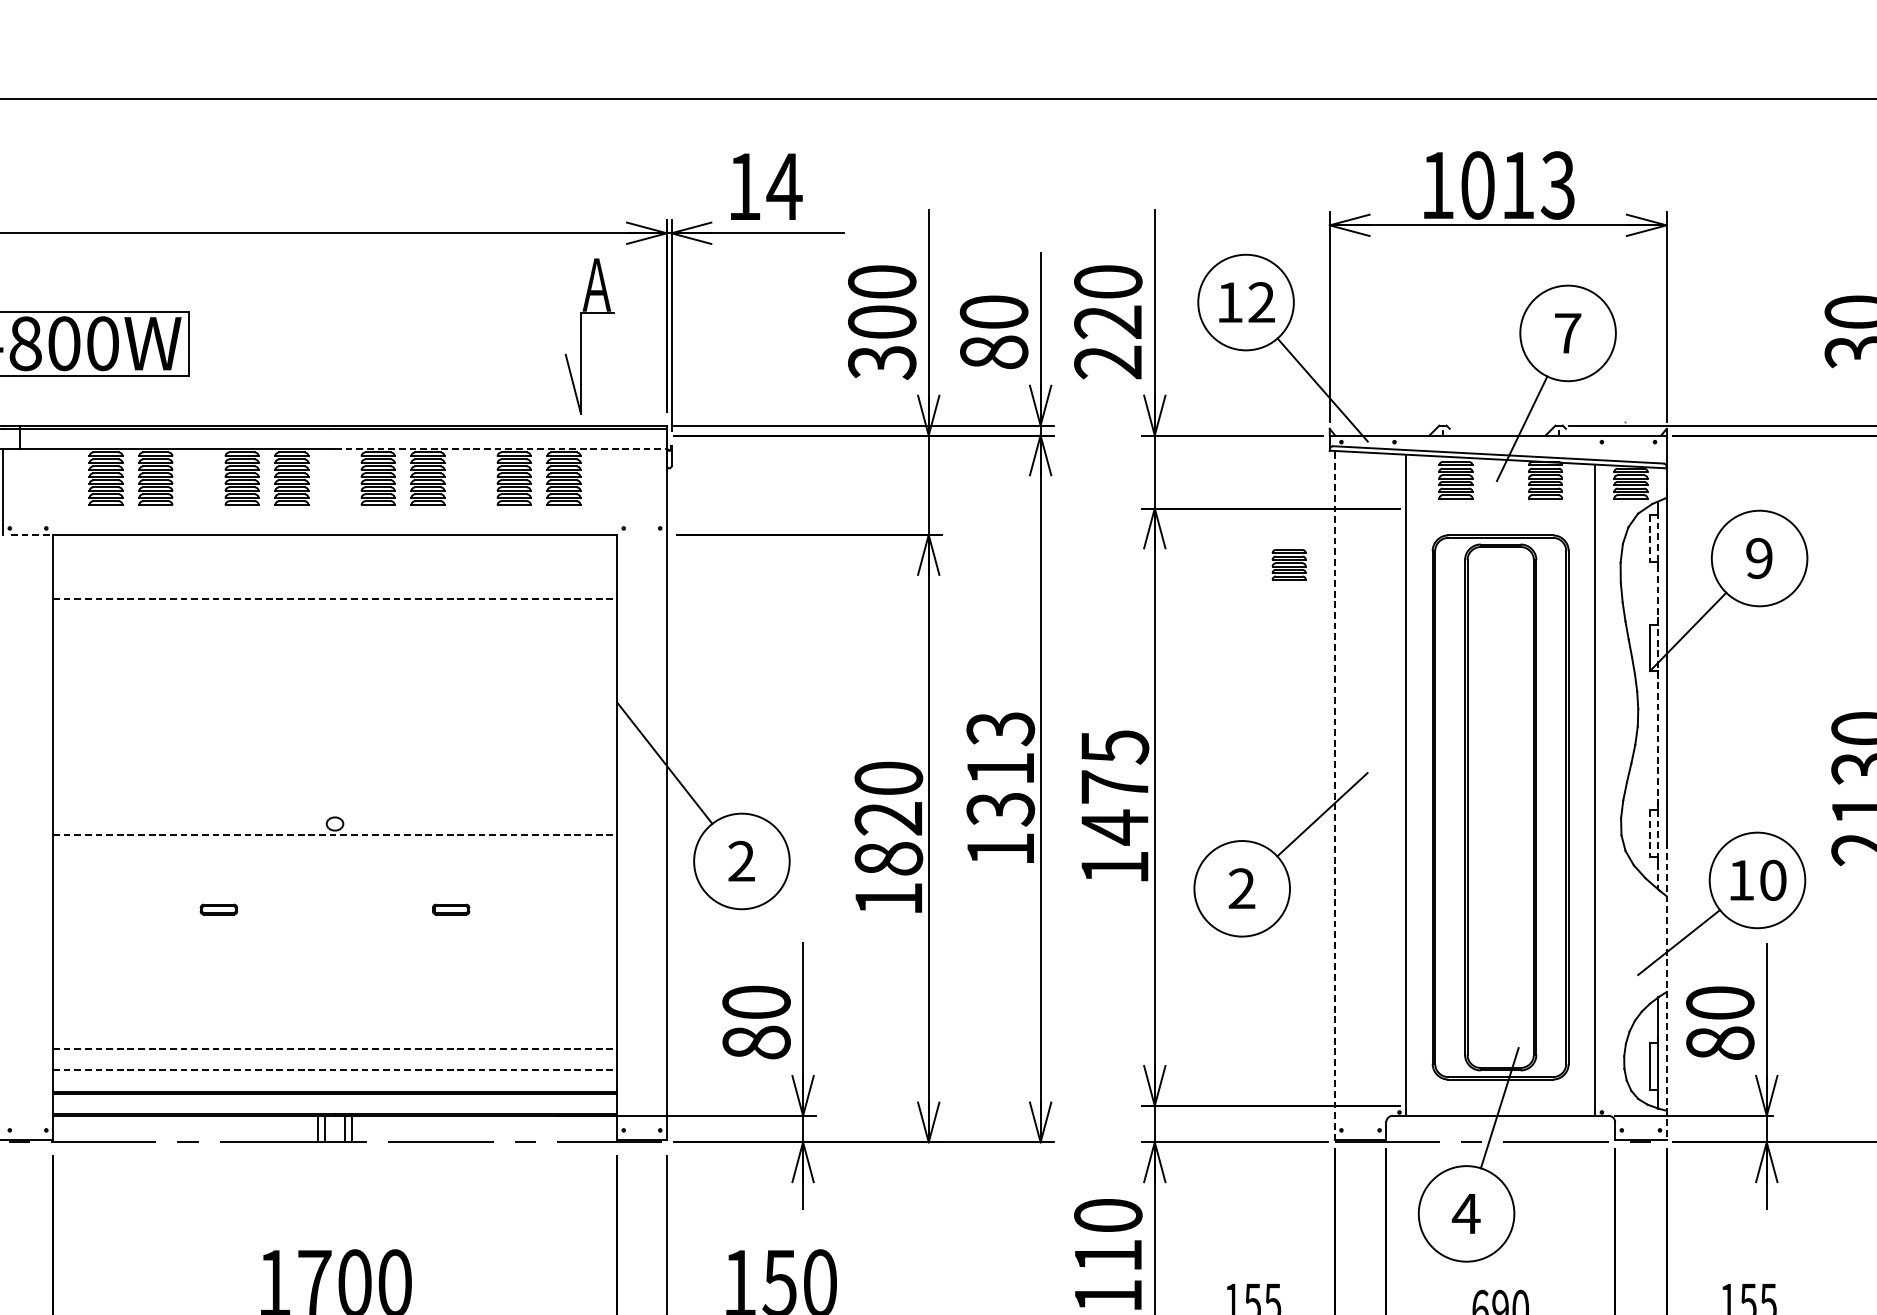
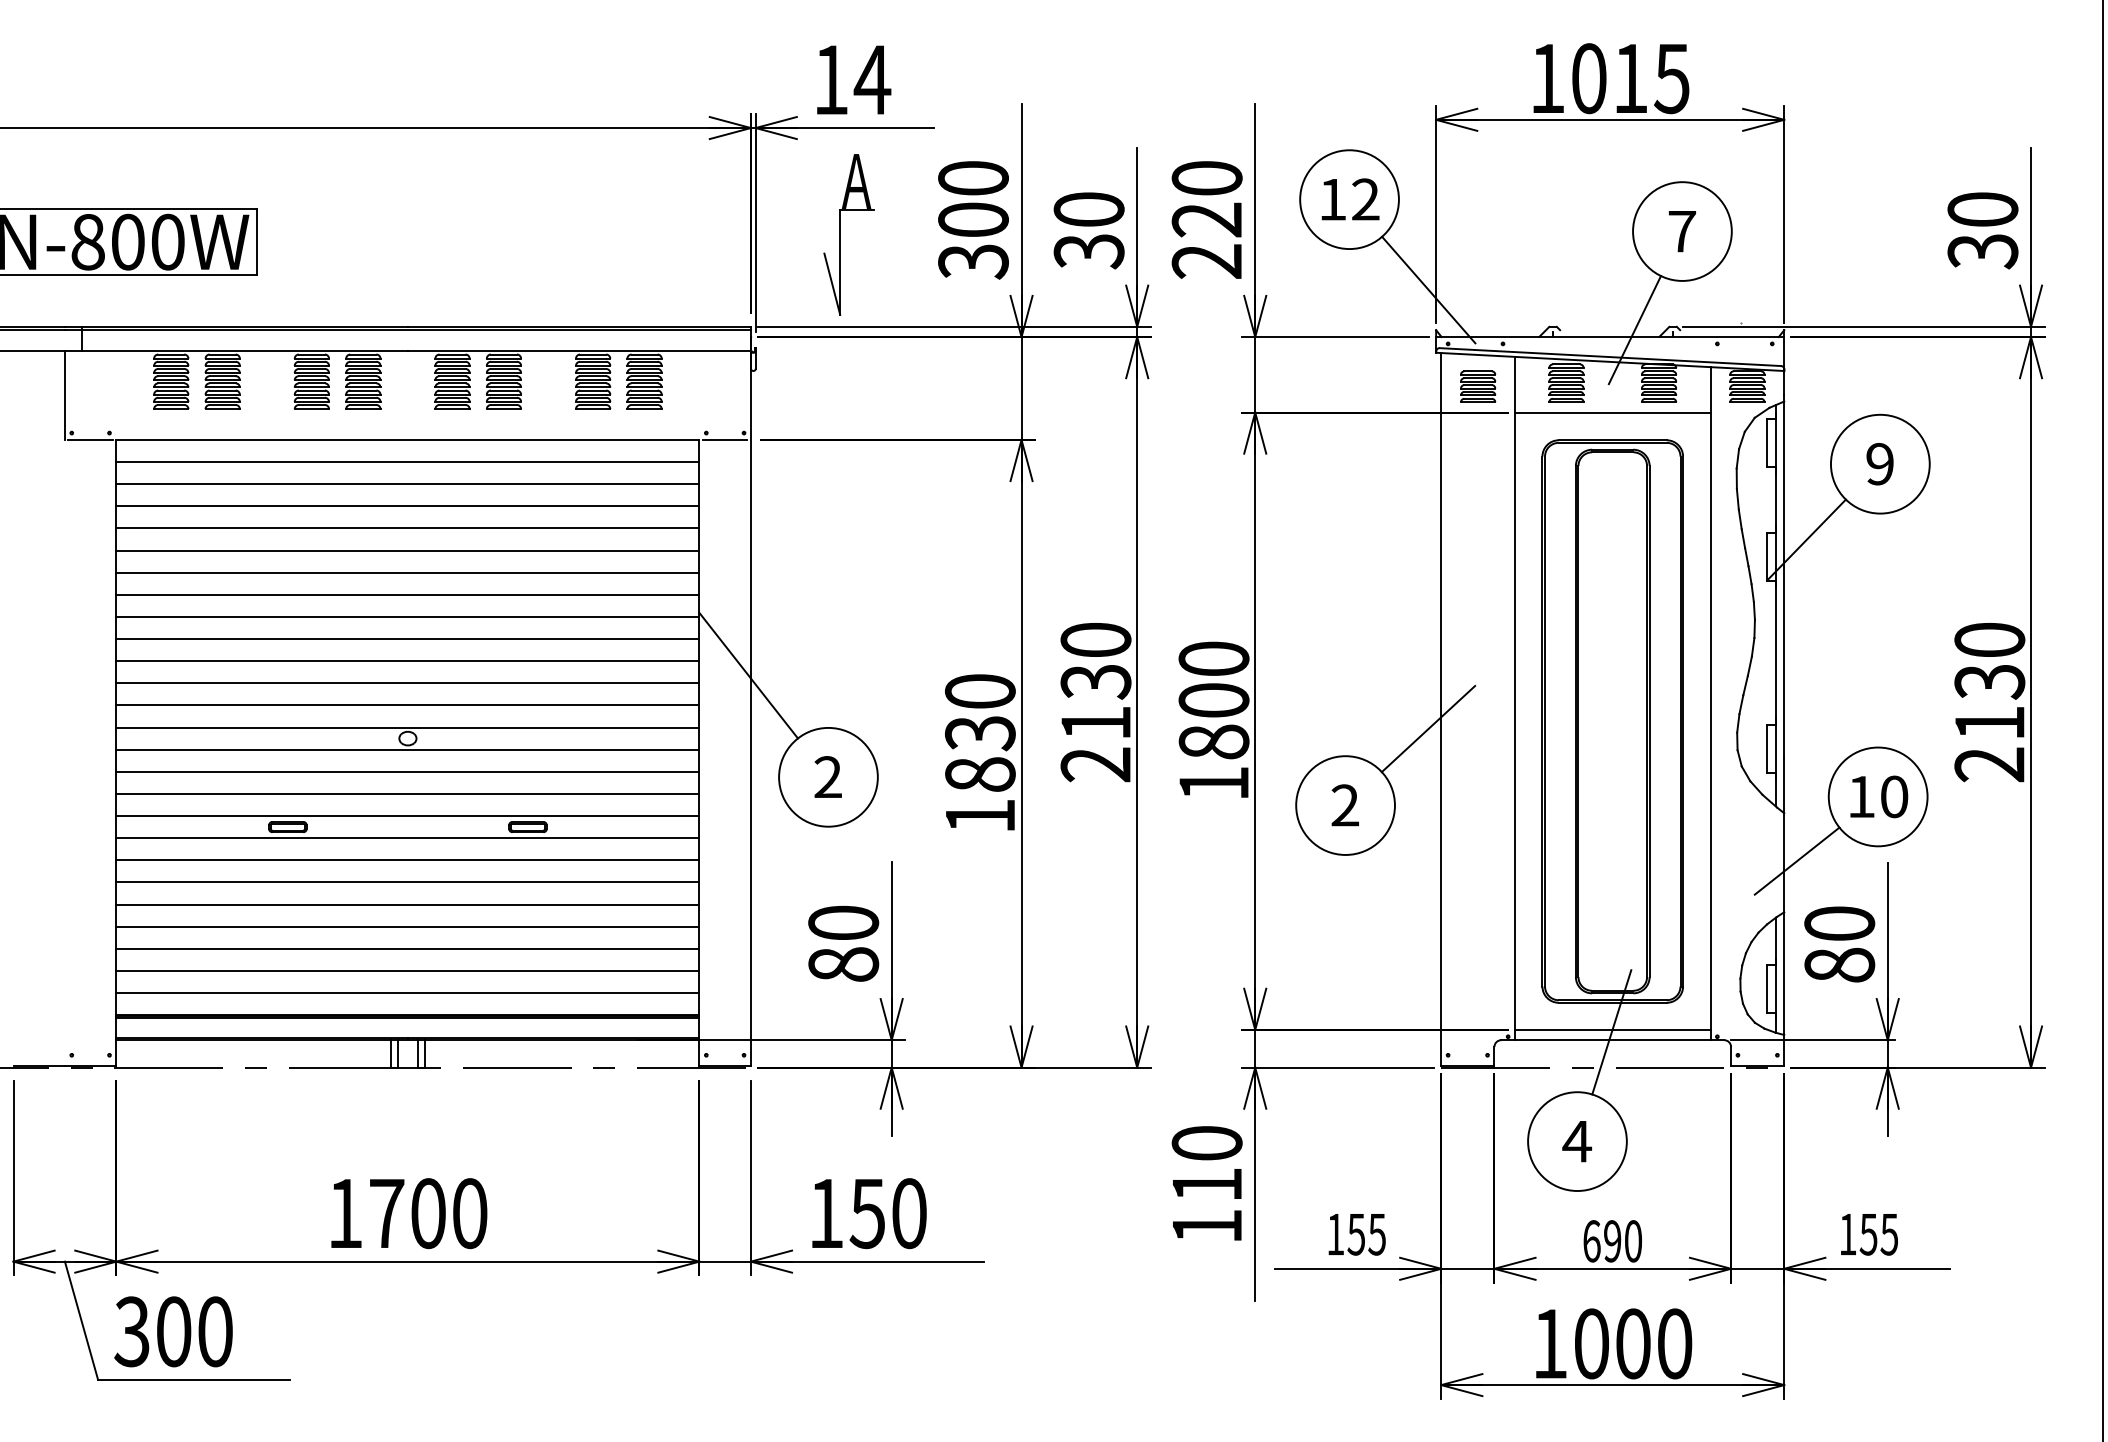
text: (1557, 185) -> (1671, 78), 1013 -> 1015
part: (581, 336) -> (840, 234), moved
text: (993, 352) -> (1088, 251), 80 -> 30
line: (501, 448) -> (579, 350), dashed -> solid
line: (1500, 508) -> (1612, 412), added
line: (27, 534) -> (90, 439), dashed -> solid
line: (641, 534) -> (724, 439), added
line: (1650, 538) -> (1767, 443), dashed -> solid
line: (334, 556) -> (407, 462), added
part: (1289, 564) -> (1478, 386), moved
line: (334, 578) -> (407, 484), added
line: (334, 599) -> (407, 506), dashed -> solid
line: (334, 620) -> (407, 528), added
line: (334, 642) -> (407, 550), added
line: (334, 663) -> (407, 572), added
line: (334, 684) -> (407, 594), added
line: (1658, 695) -> (1775, 605), dashed -> solid
line: (334, 705) -> (407, 616), added
line: (334, 728) -> (407, 639), added
line: (334, 749) -> (407, 661), added
line: (334, 770) -> (407, 683), added
text: (1114, 788) -> (1213, 701), 1475 -> 1800
text: (1000, 789) -> (1095, 702), 1313 -> 2130
line: (334, 791) -> (407, 705), added
line: (1335, 794) -> (1441, 708), dashed -> solid
line: (334, 813) -> (407, 727), added
text: (889, 819) -> (980, 733), 1820 -> 1830
line: (334, 834) -> (407, 749), dashed -> solid
line: (1650, 834) -> (1767, 749), dashed -> solid
line: (334, 855) -> (407, 771), added
line: (334, 877) -> (407, 793), added
line: (334, 899) -> (407, 816), added
line: (334, 920) -> (407, 838), added
line: (334, 941) -> (407, 860), added
line: (334, 963) -> (407, 882), added
line: (334, 984) -> (407, 904), added
line: (1666, 991) -> (1784, 911), dashed -> solid
line: (334, 1005) -> (407, 926), added
line: (334, 1027) -> (407, 948), added
line: (334, 1048) -> (407, 970), dashed -> solid
line: (334, 1070) -> (407, 993), dashed -> solid
line: (1500, 1105) -> (1612, 1029), added

